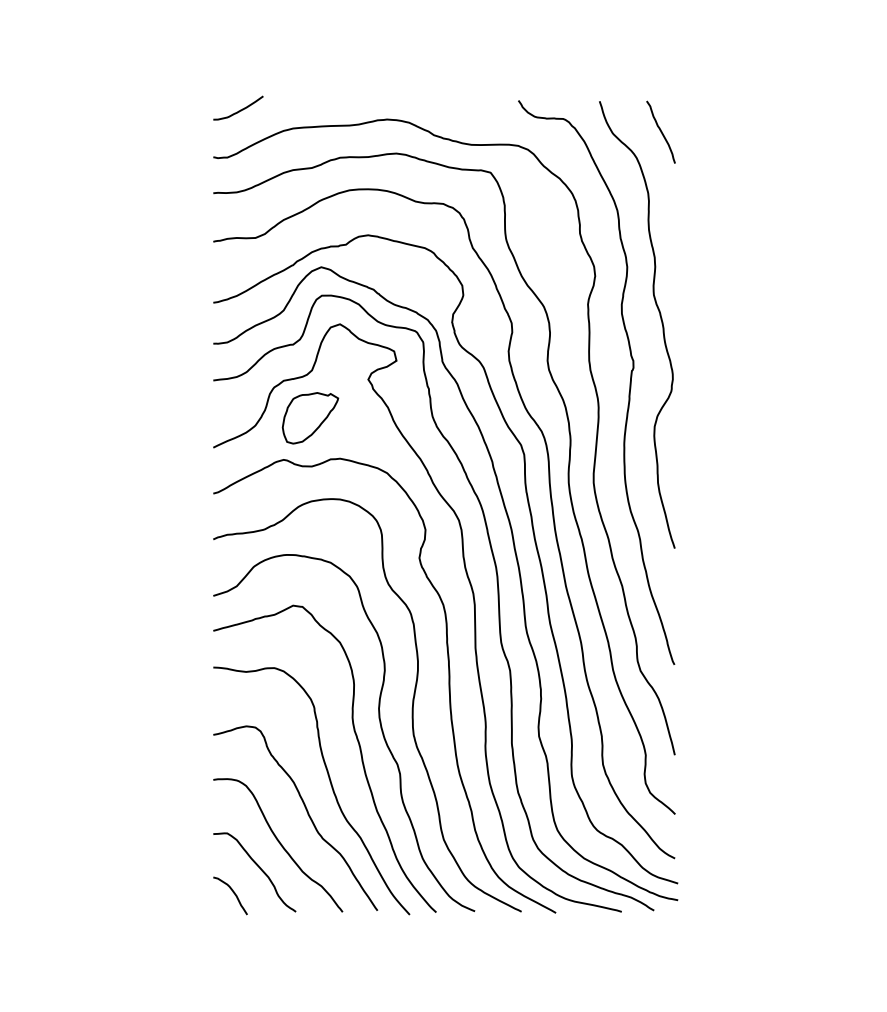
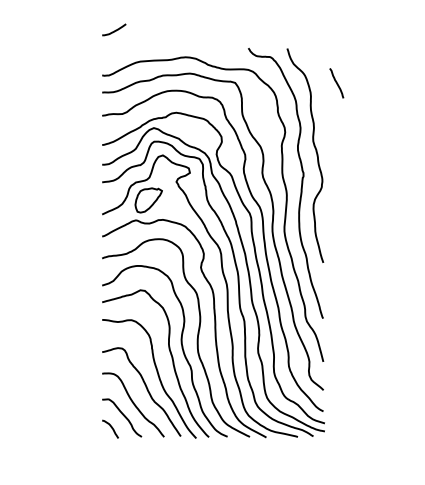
curve: (241, 107) -> (115, 29), moved
line: (660, 132) -> (336, 83), moved

